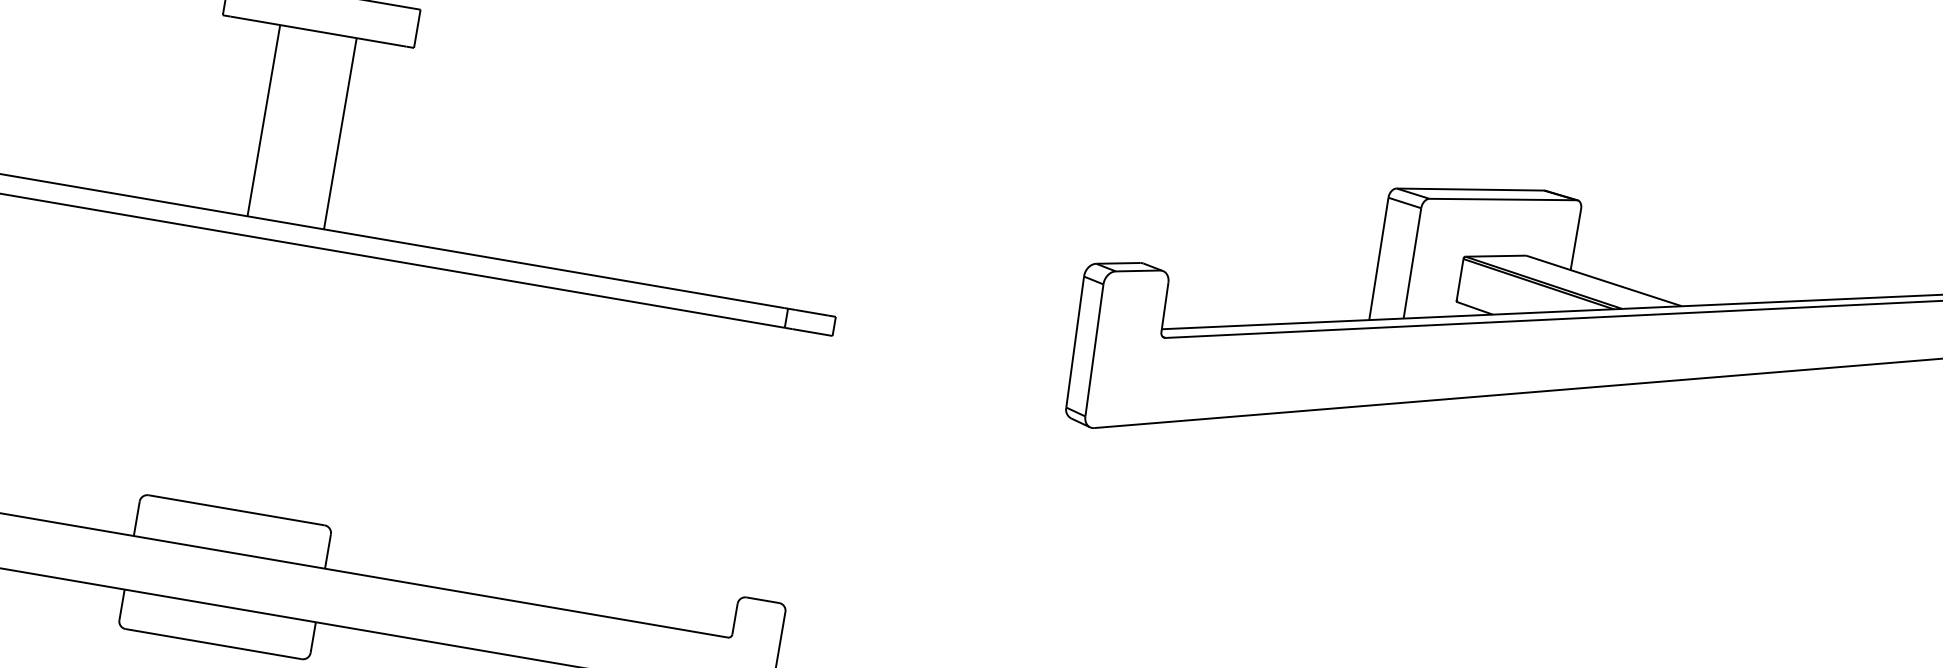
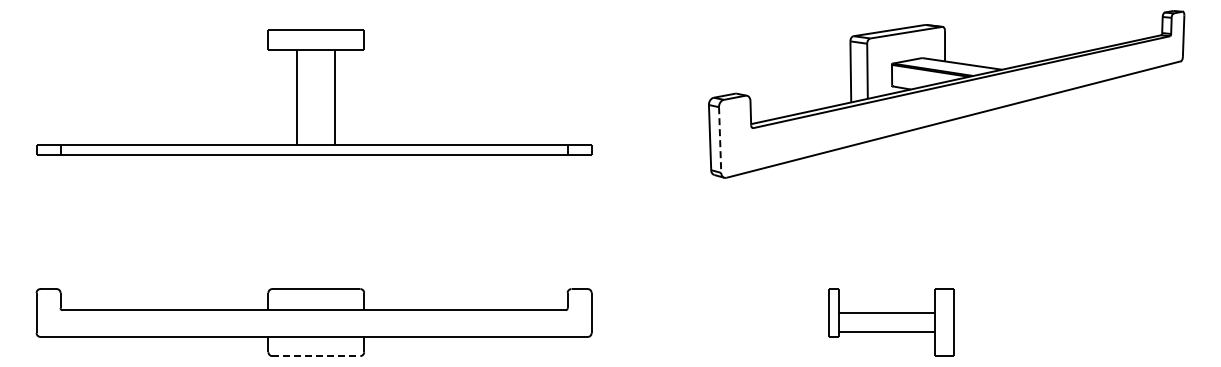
line: (1095, 351) -> (720, 140), solid -> dashed
line: (213, 645) -> (316, 356), solid -> dashed

